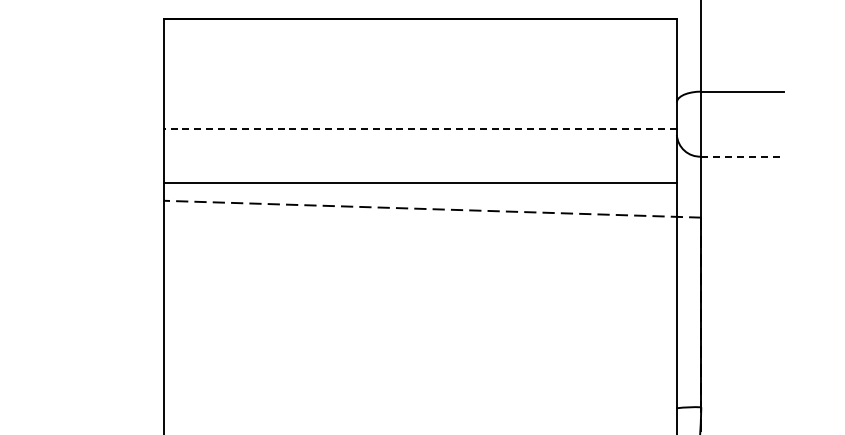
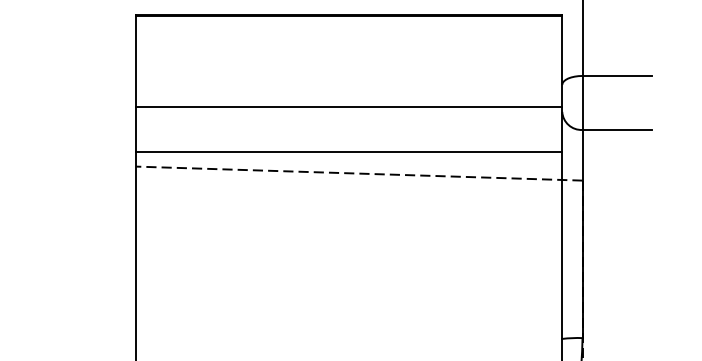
line: (420, 128) -> (349, 106), dashed -> solid
line: (742, 156) -> (616, 129), dashed -> solid

